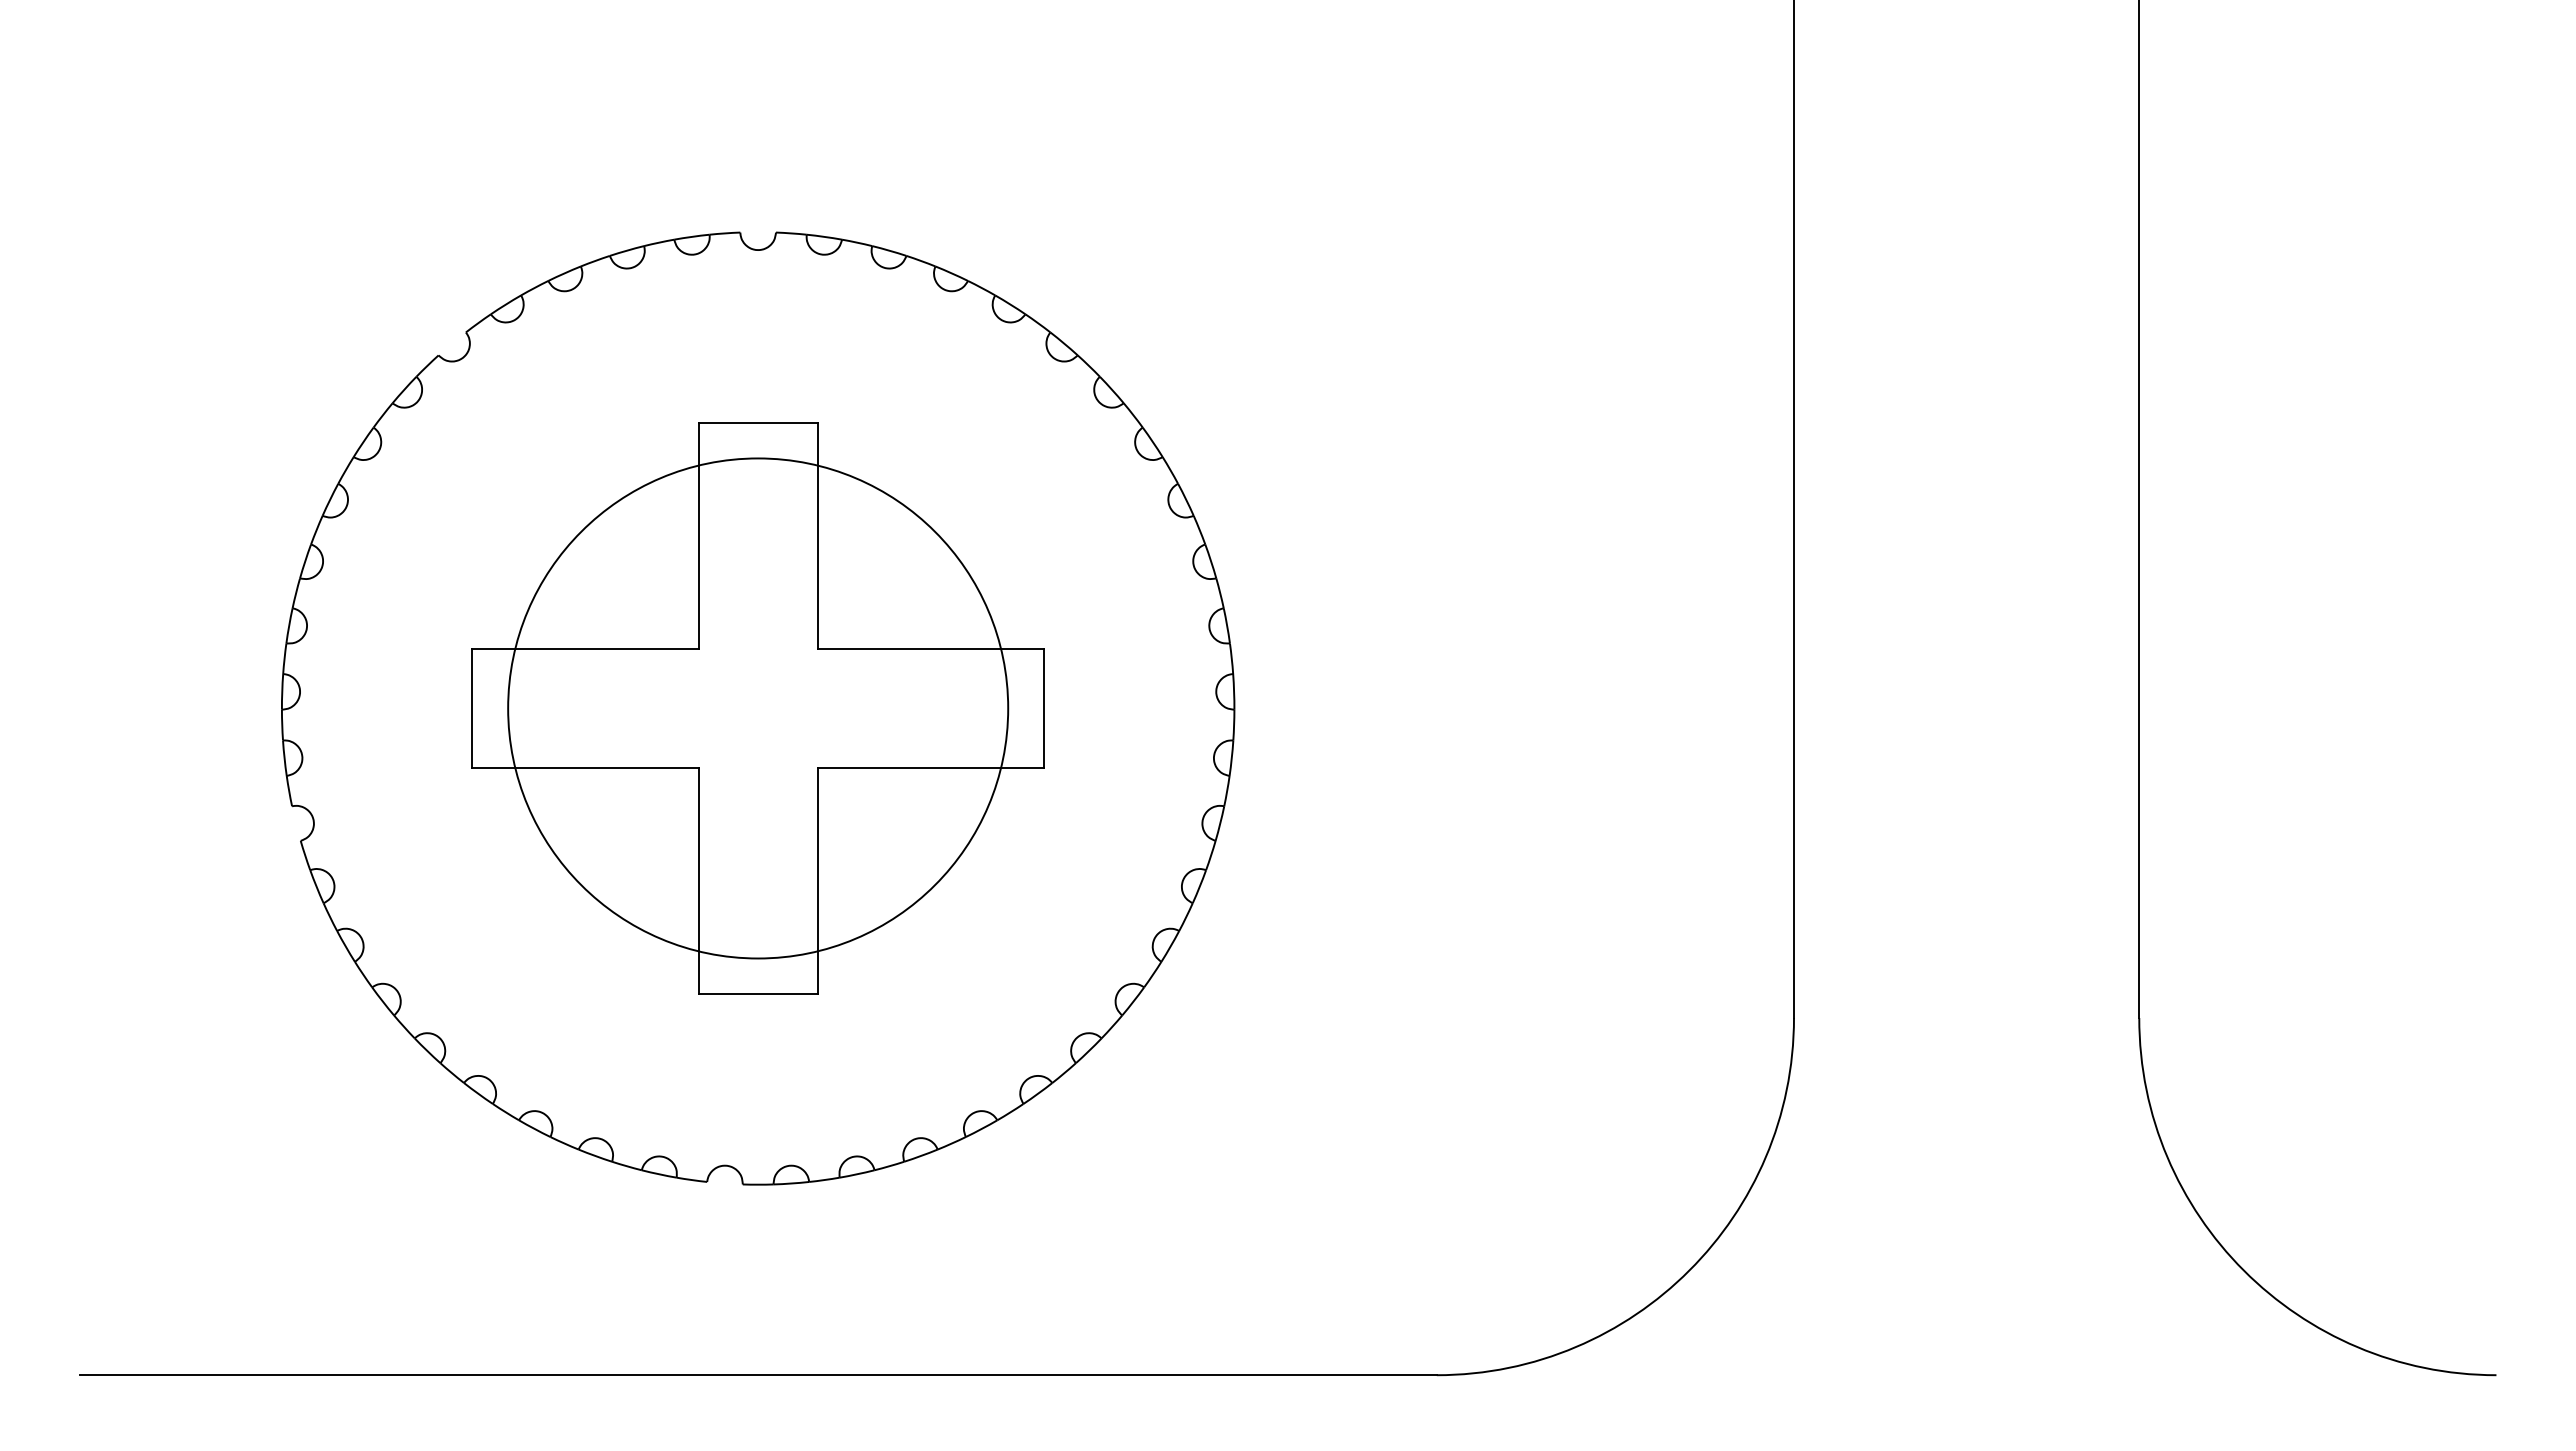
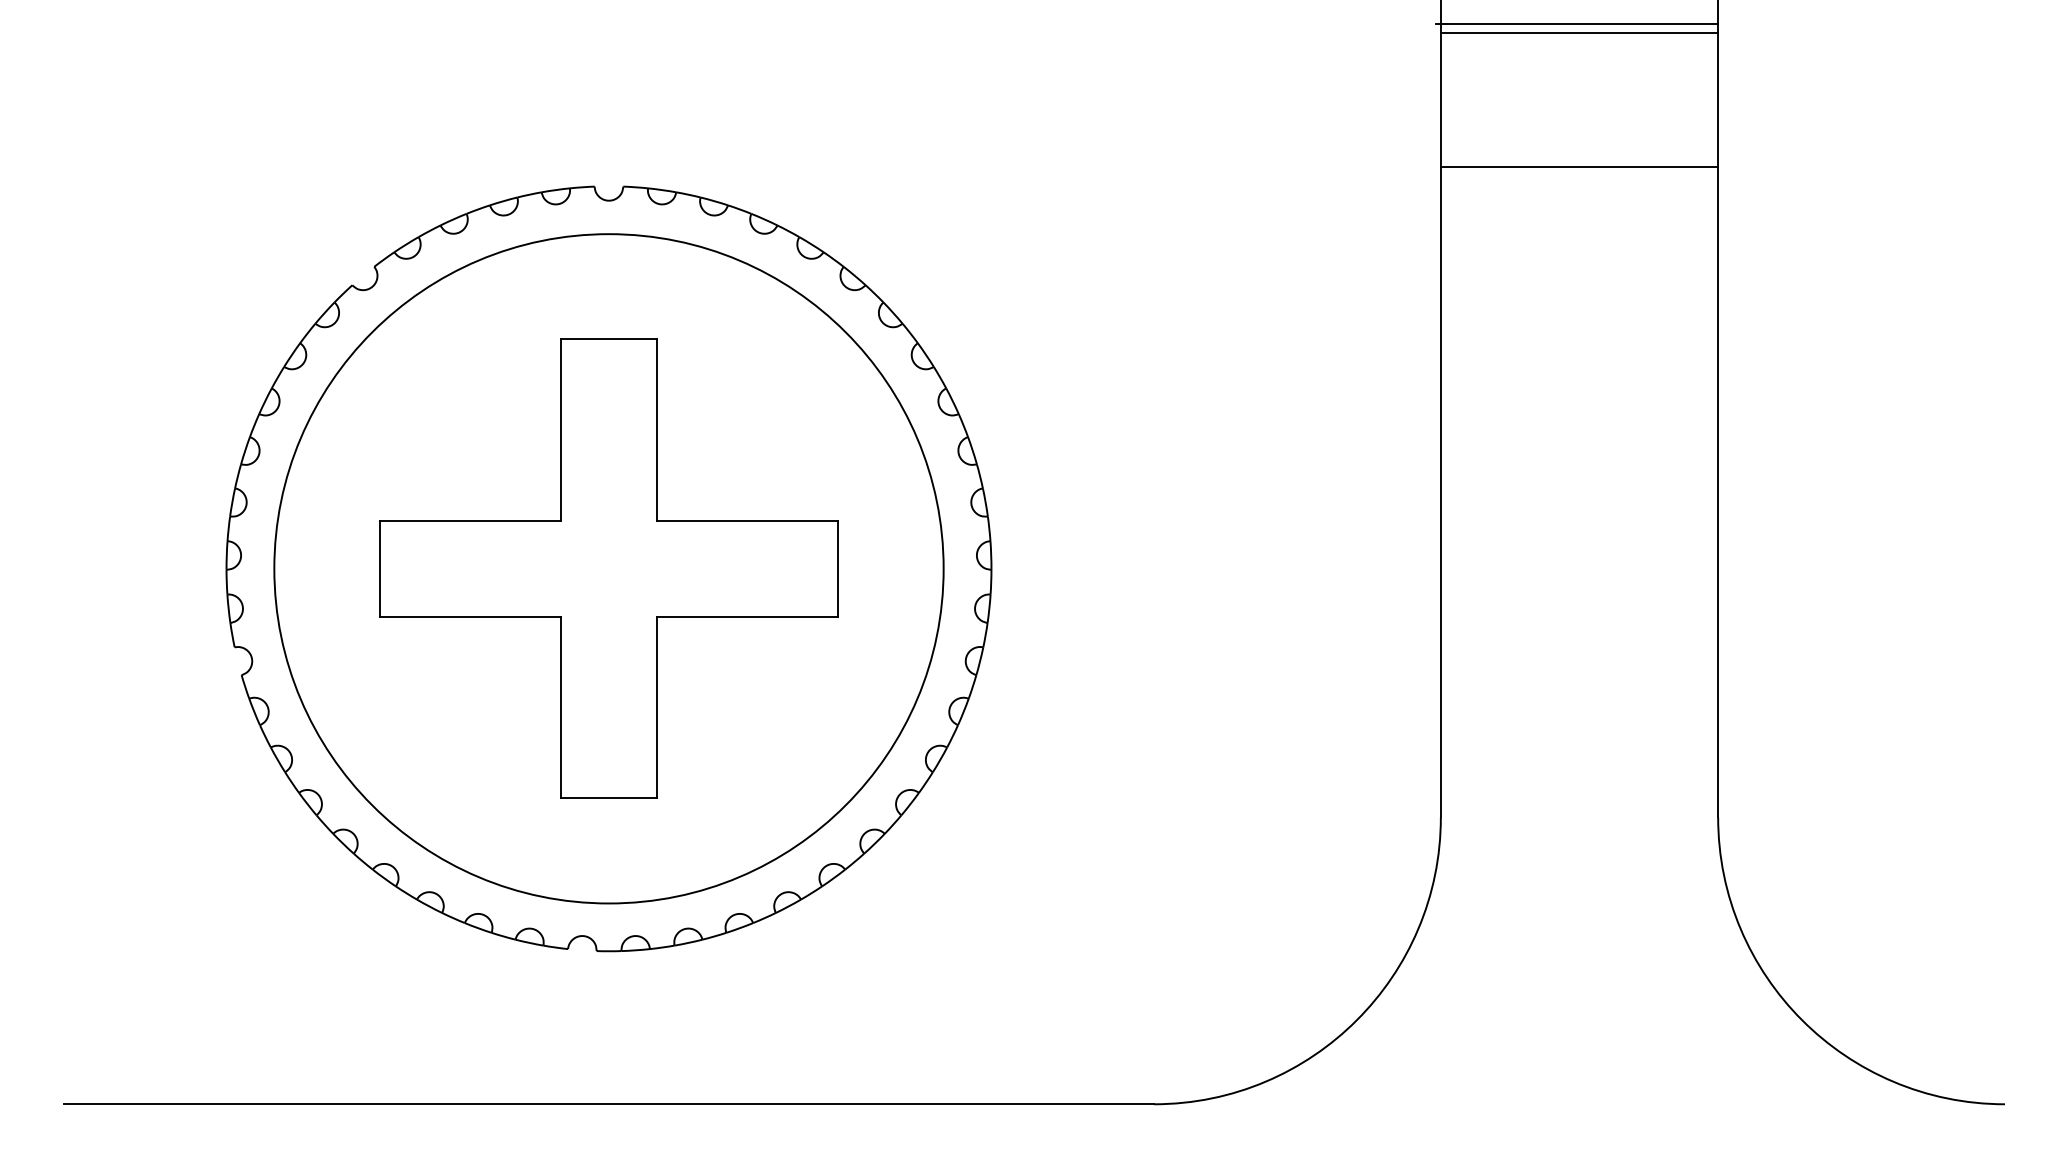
line: (1963, 29) -> (1576, 23), added
line: (1966, 41) -> (1579, 33), added
line: (1966, 208) -> (1579, 167), added
circle: (757, 708) -> (608, 568), size x1.67

